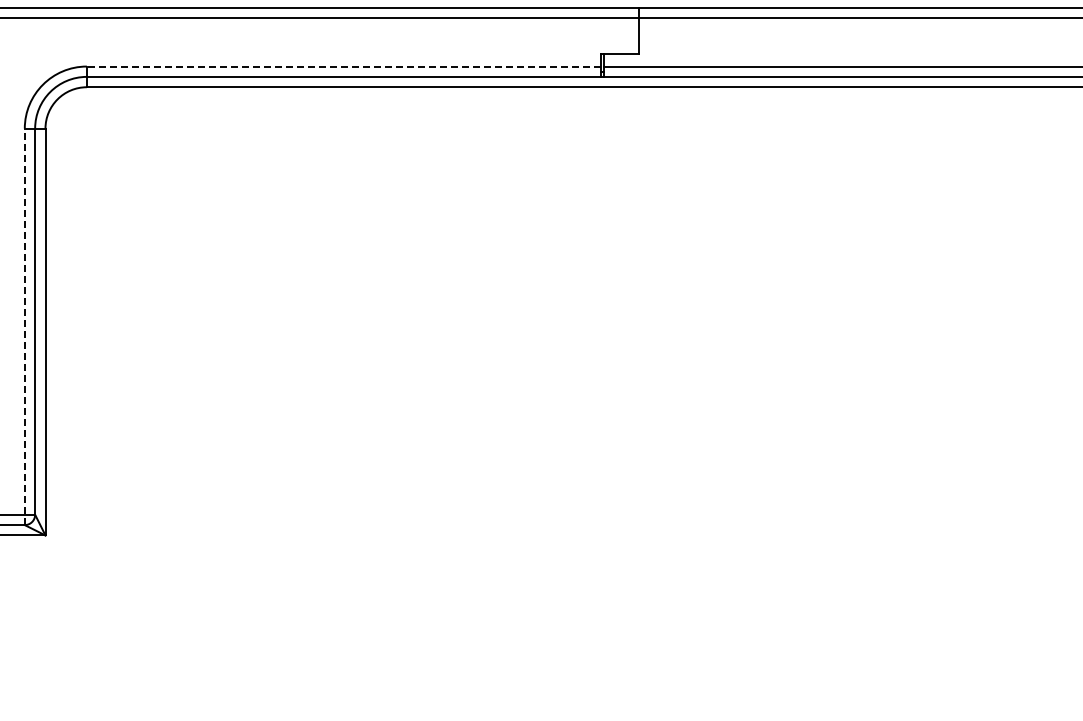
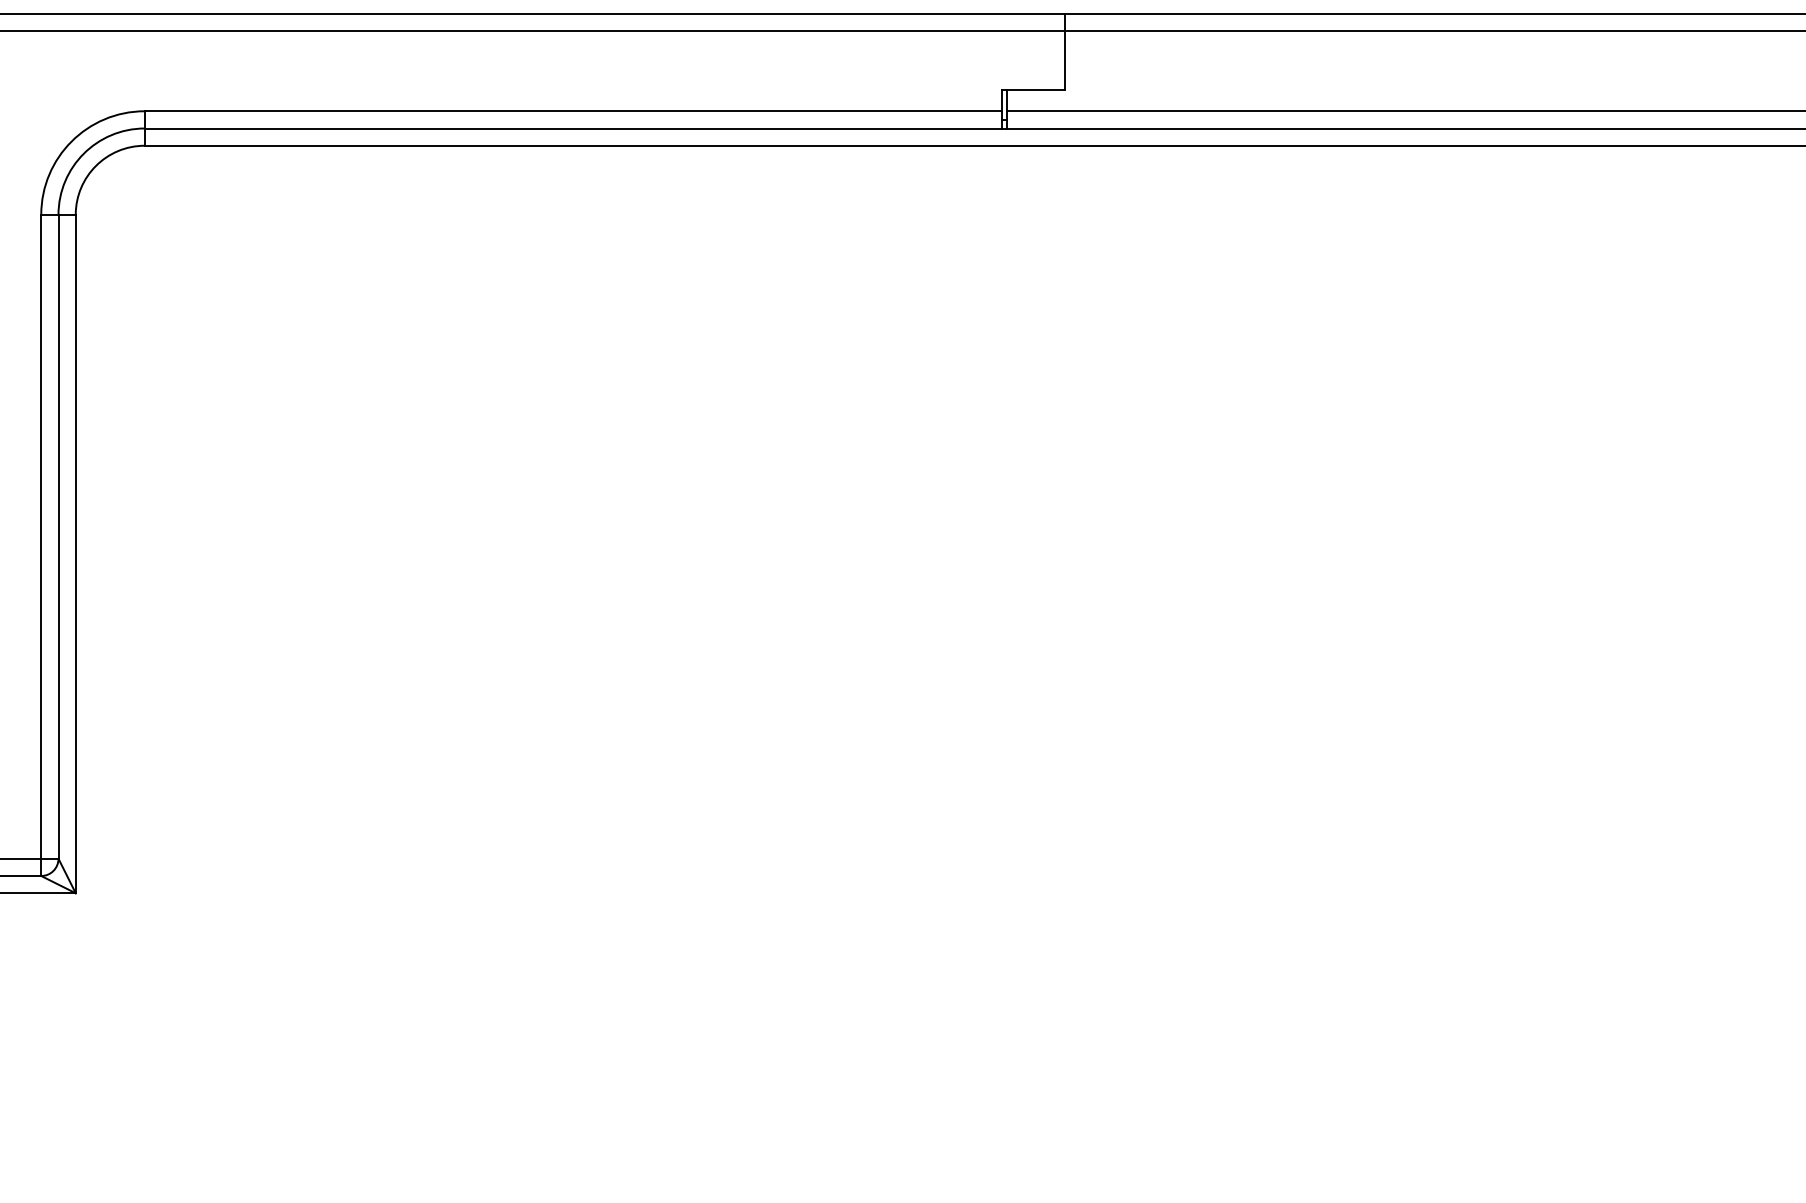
line: (343, 66) -> (572, 111), dashed -> solid
line: (24, 326) -> (40, 544), dashed -> solid

